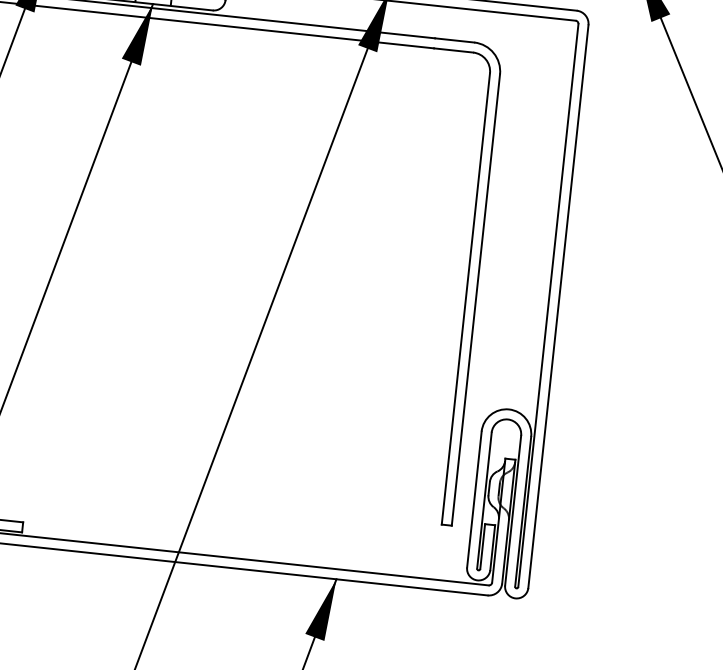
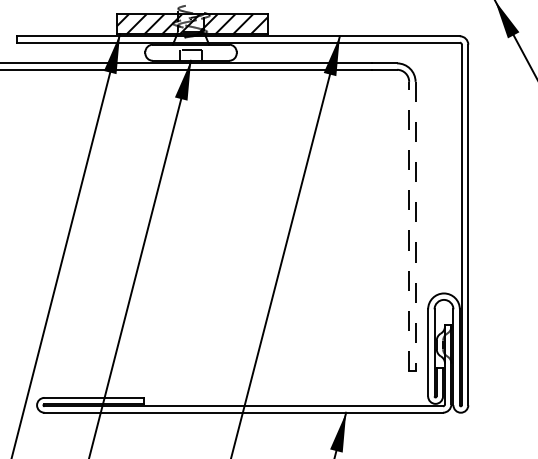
line: (466, 299) -> (409, 226), solid -> dashed
line: (475, 300) -> (415, 226), solid -> dashed

